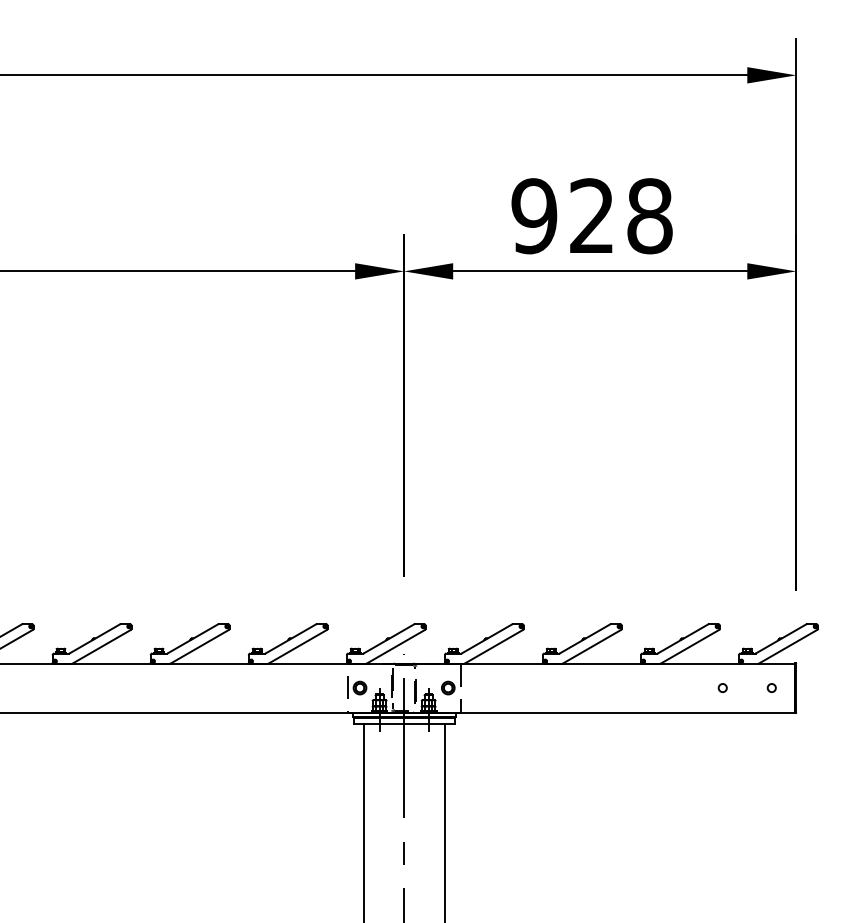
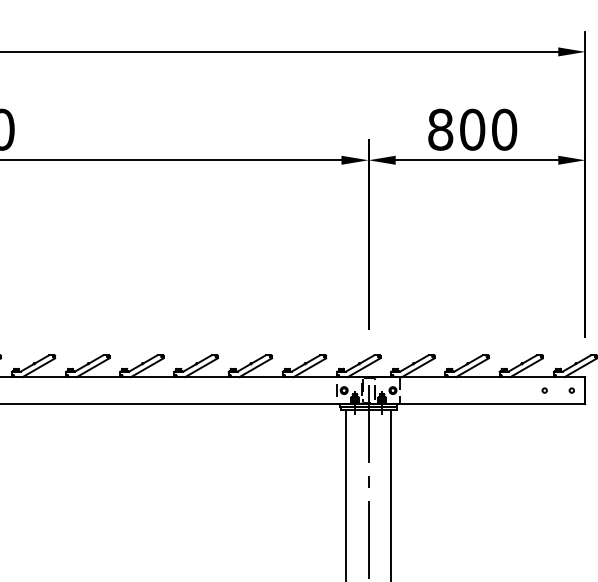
text: (592, 215) -> (472, 129), 928 -> 800

